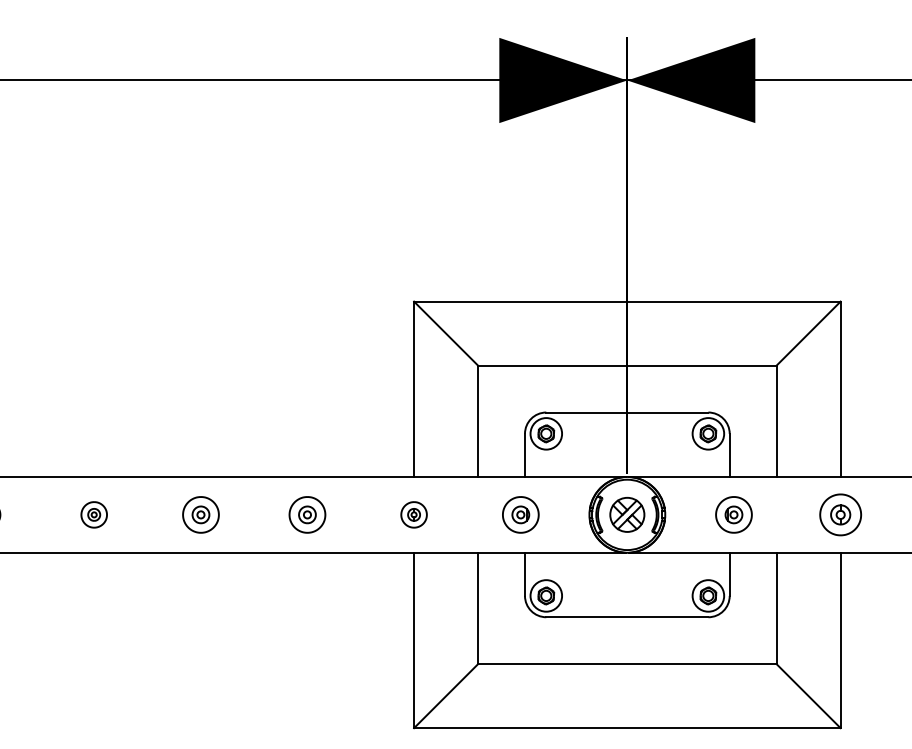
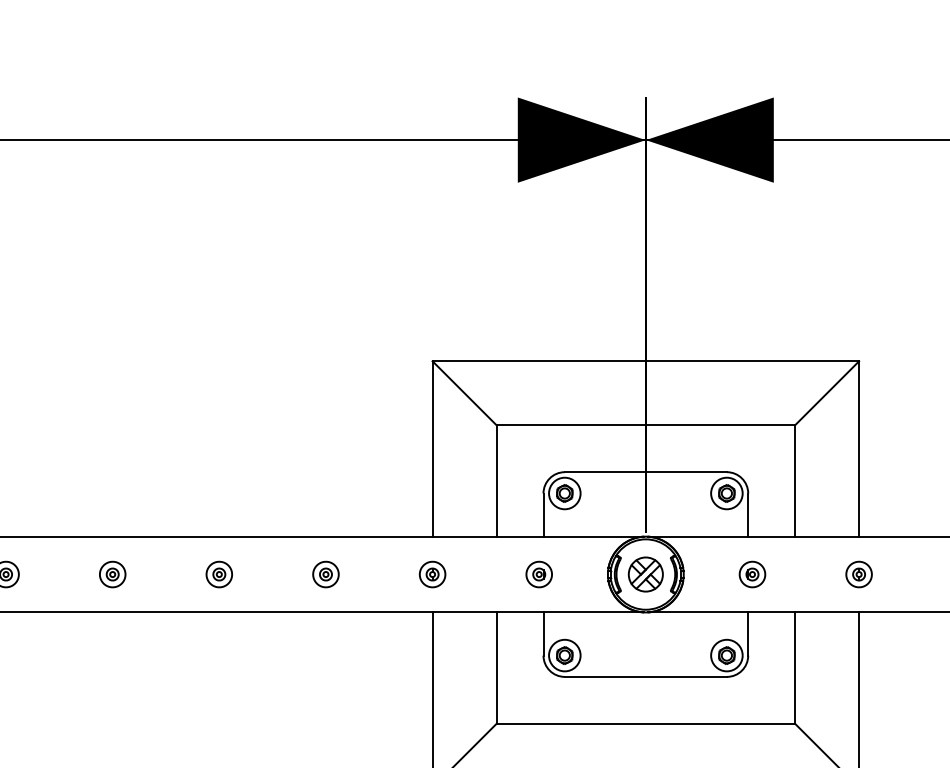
part: (200, 514) -> (218, 574), size x0.71
part: (307, 514) -> (325, 574), size x0.71
part: (520, 514) -> (538, 574), size x0.71
part: (734, 514) -> (752, 574), size x0.71
part: (840, 514) -> (858, 574), size x0.62

